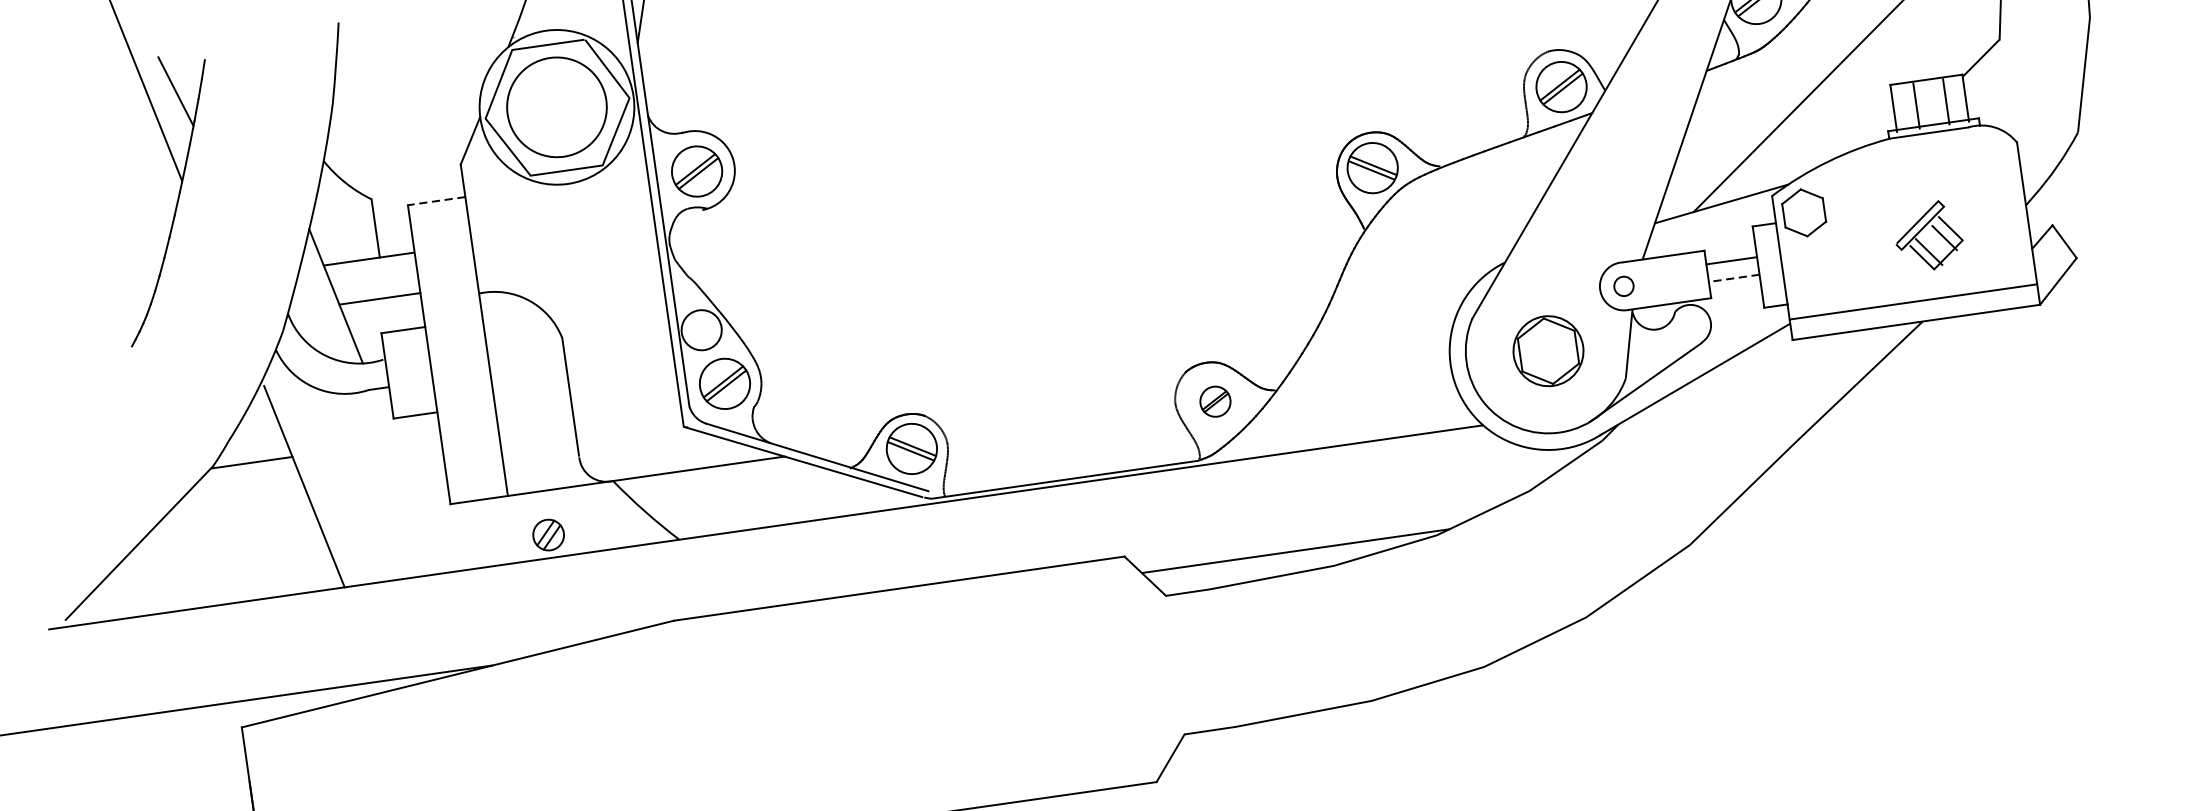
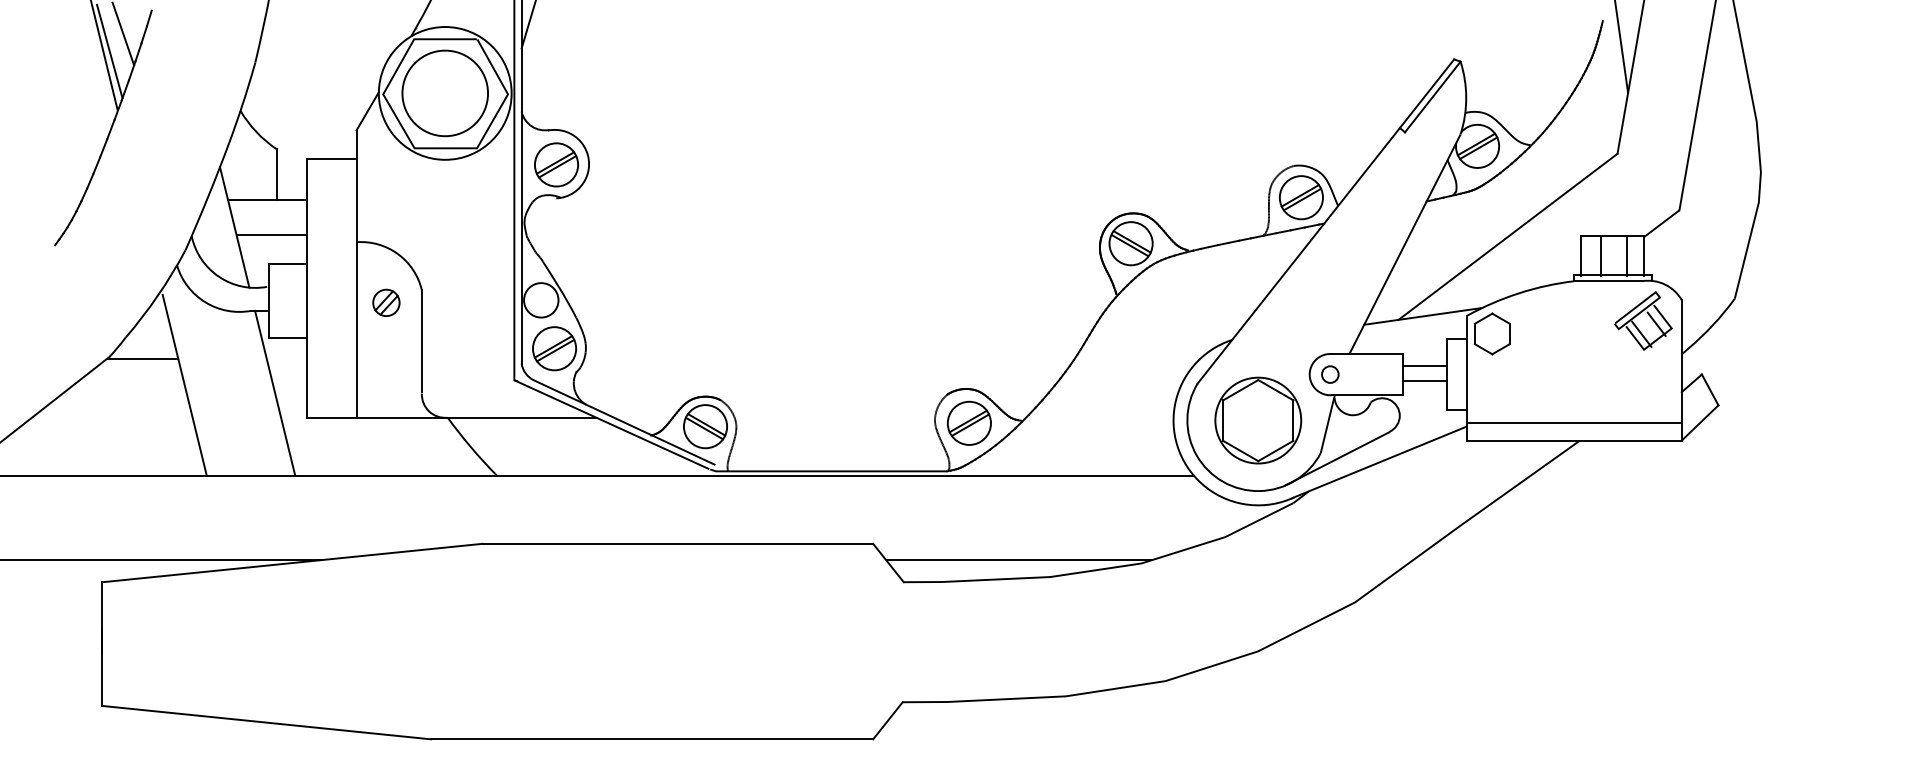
line: (162, 114) -> (109, 51), added
line: (436, 201) -> (331, 158), dashed -> solid
part: (1928, 235) -> (1643, 320), moved
line: (1734, 278) -> (1425, 381), dashed -> solid
part: (1548, 351) -> (1258, 420), size x1.43
part: (1214, 401) -> (968, 422), size x1.67
line: (410, 480) -> (275, 392), added
part: (548, 534) -> (386, 302), moved

